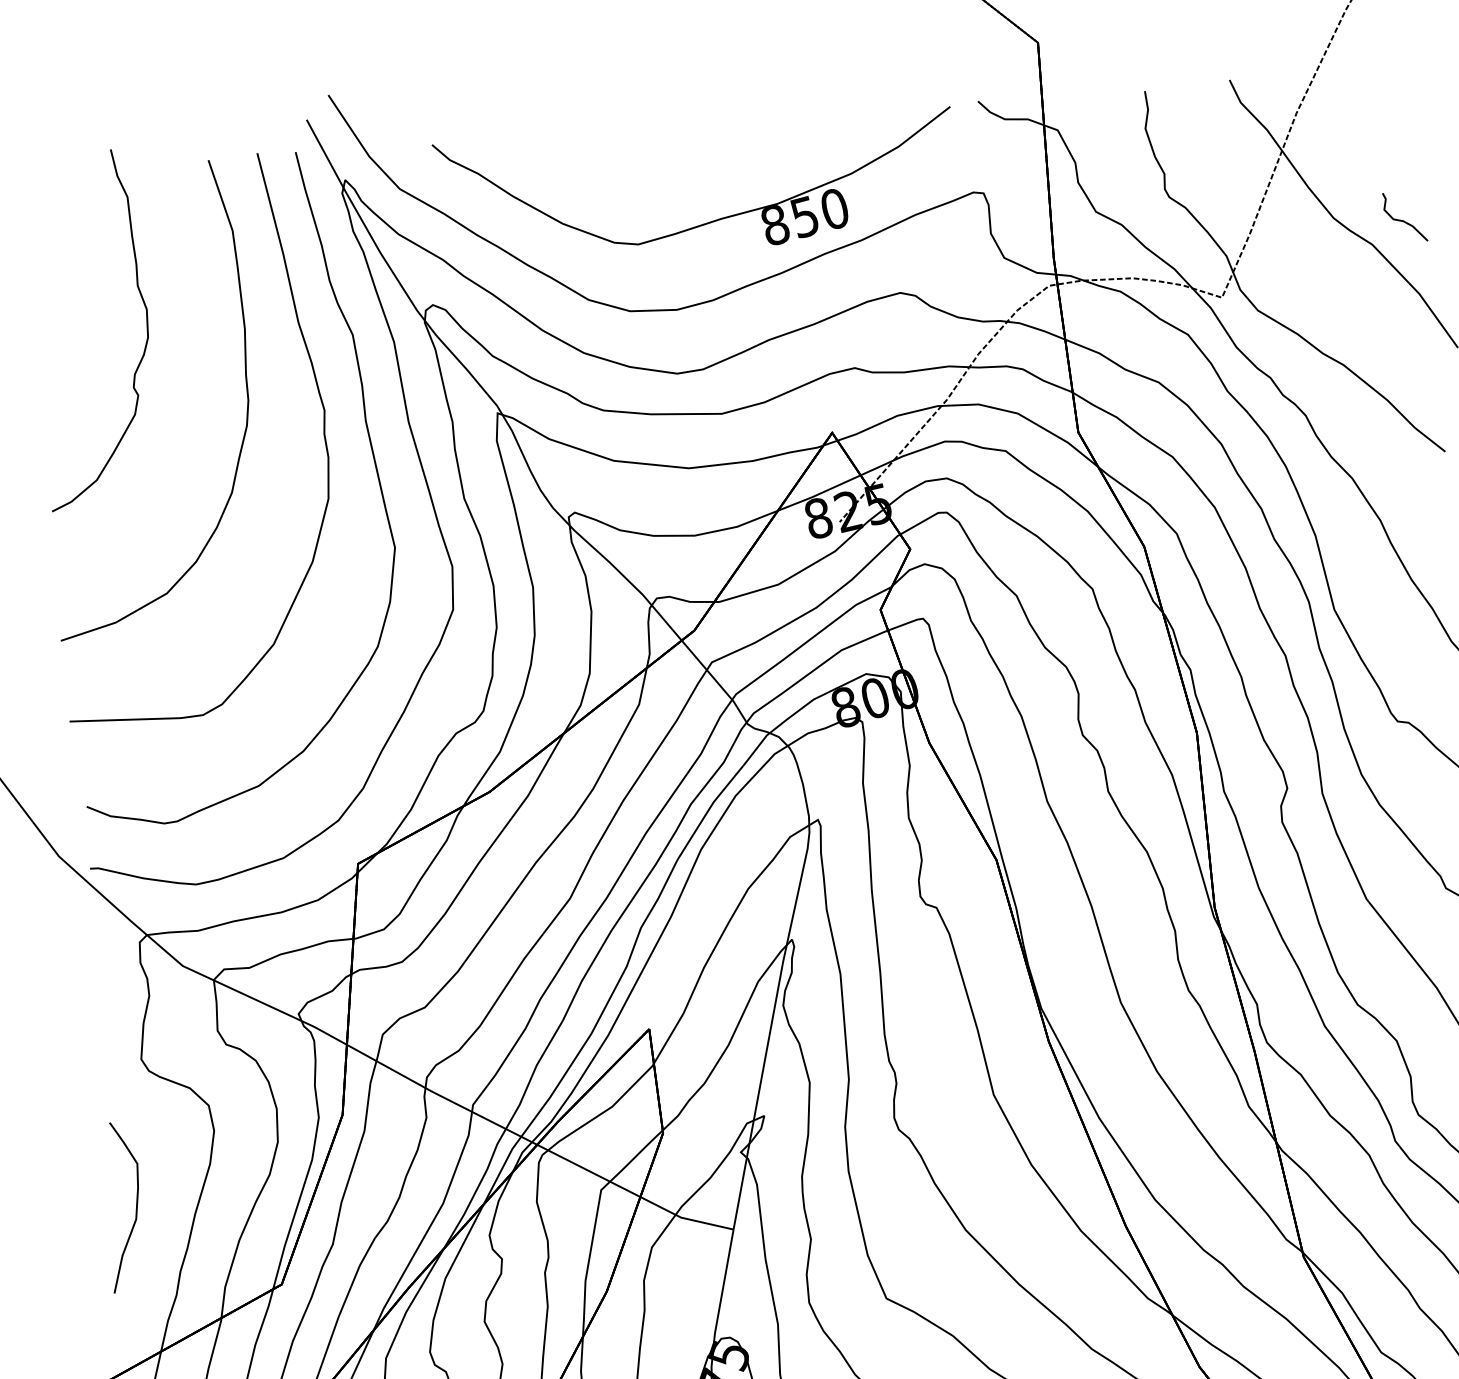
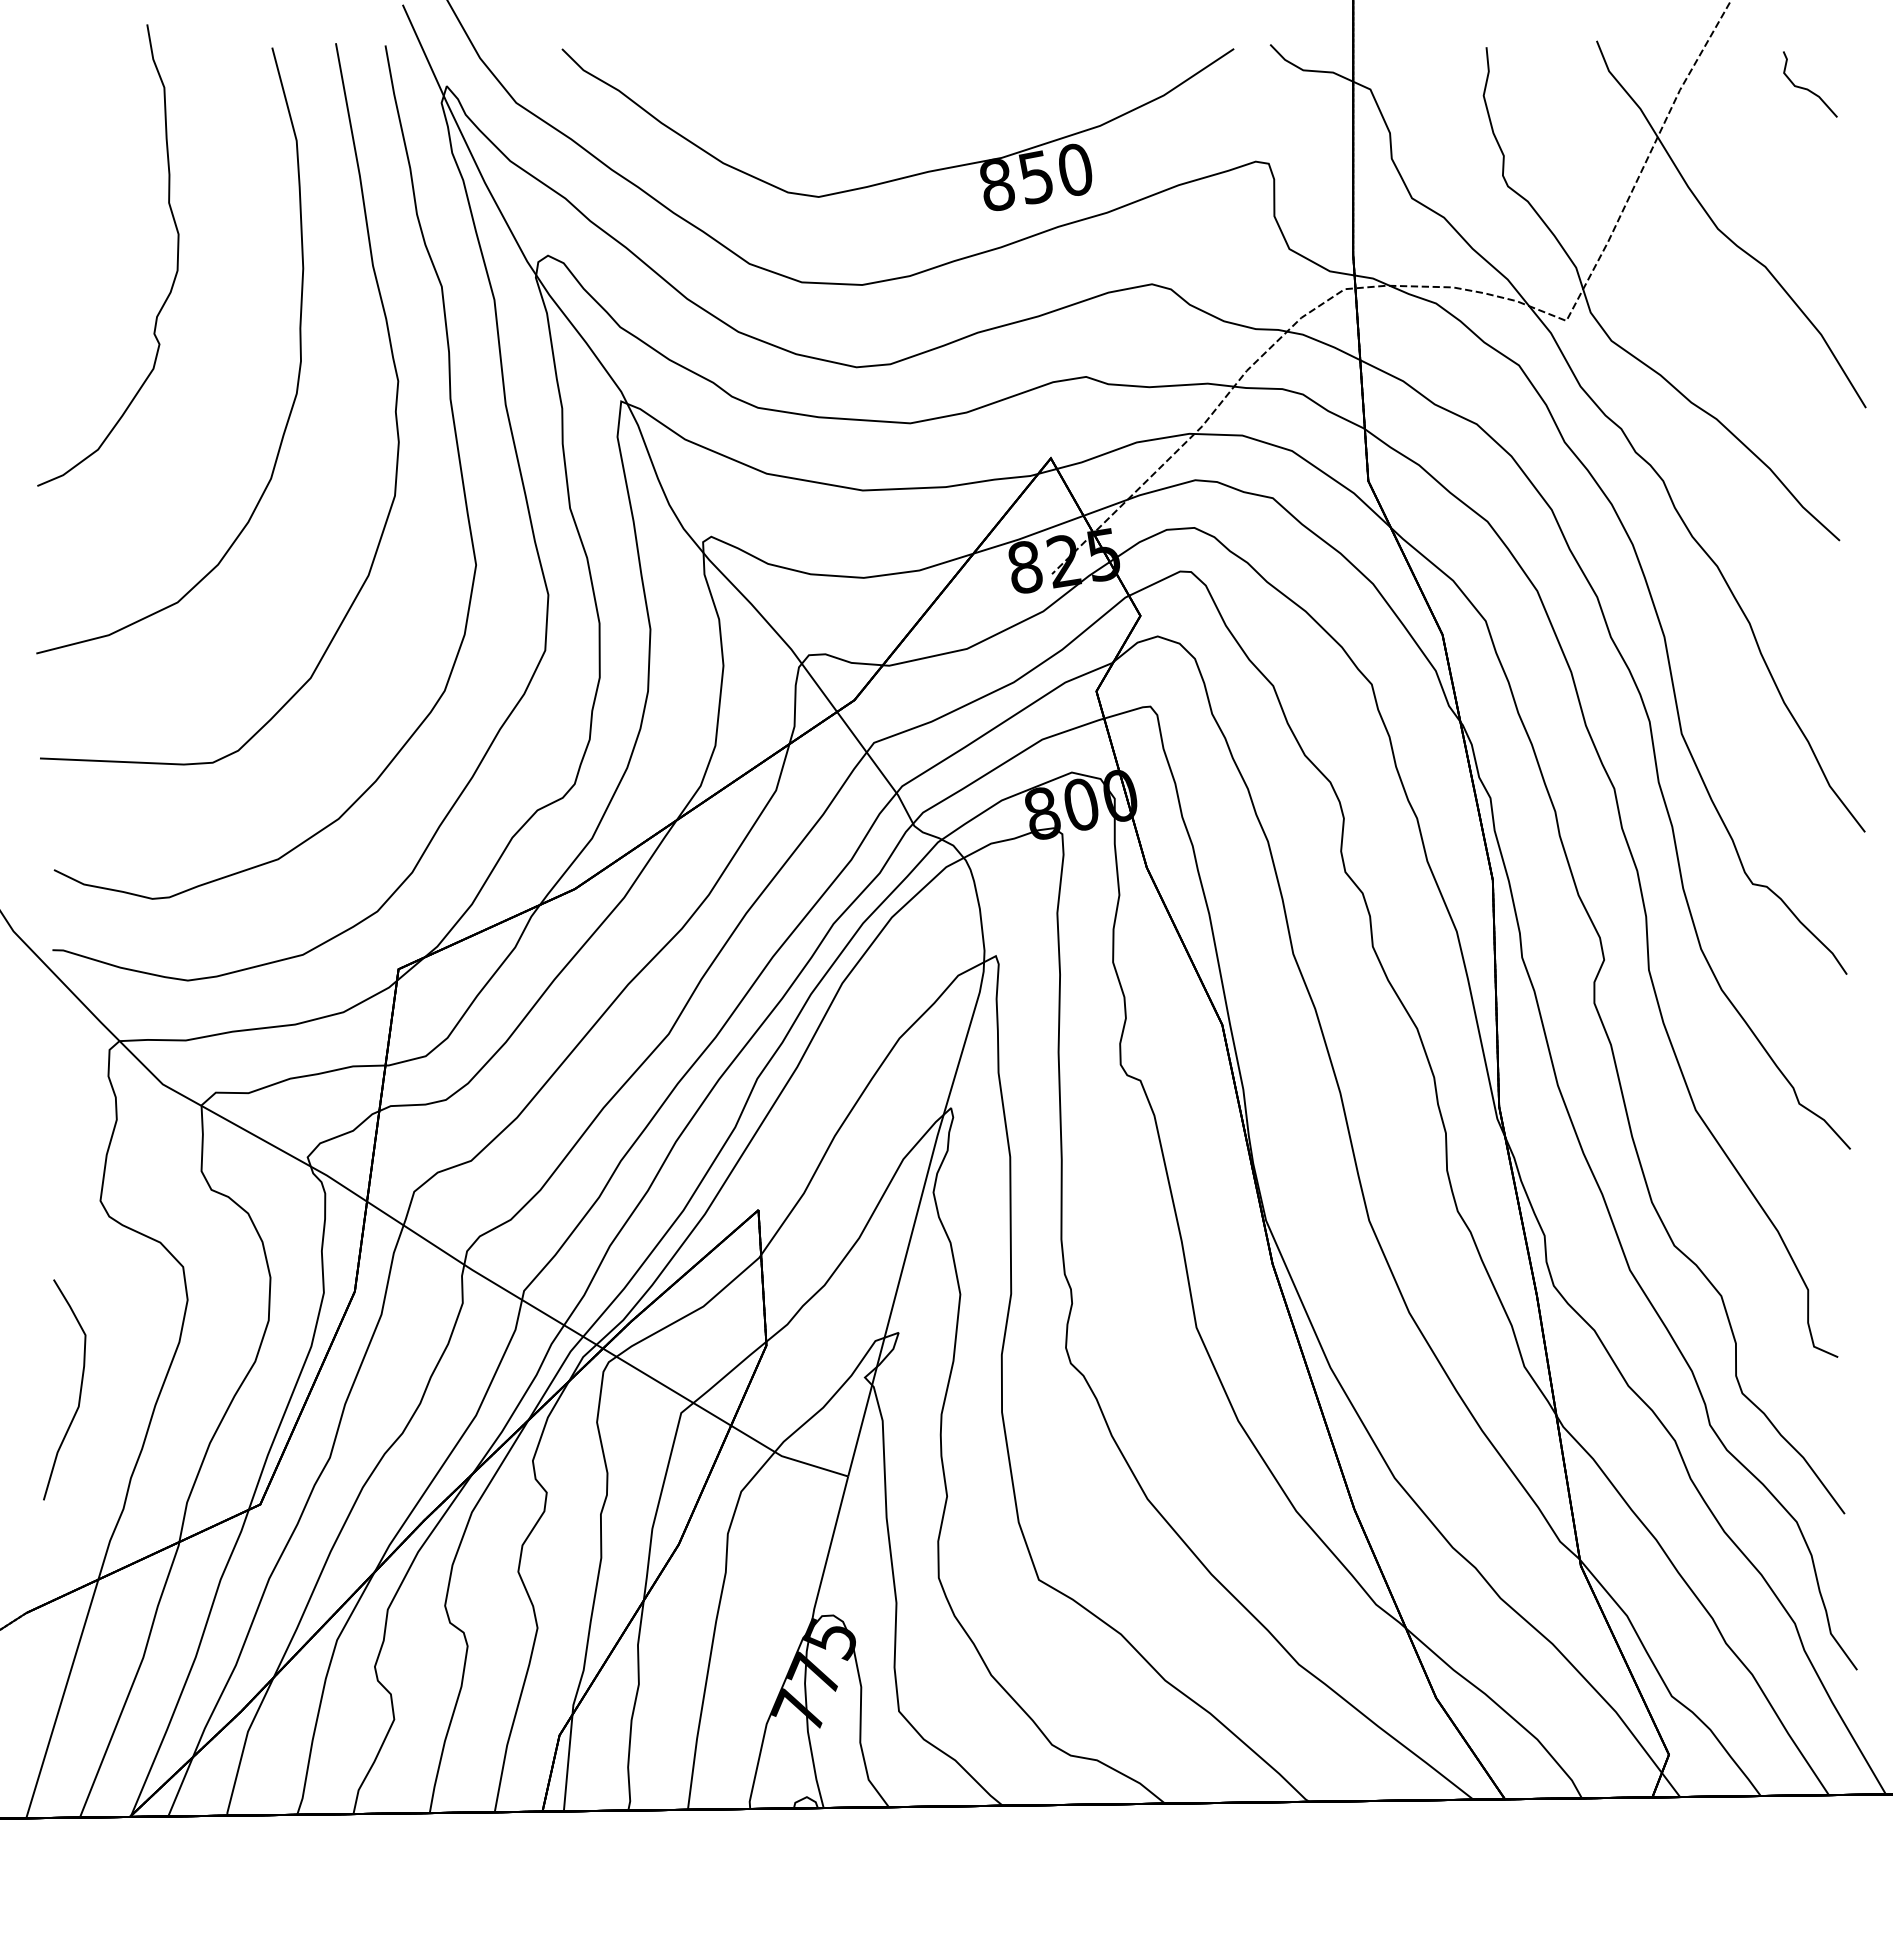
curve: (1403, 220) -> (1807, 88), moved

